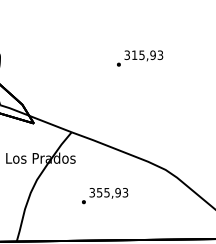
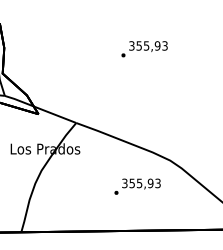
text: (133, 54) -> (138, 45), 315,93 -> 355,93
text: (104, 195) -> (137, 186), moved

